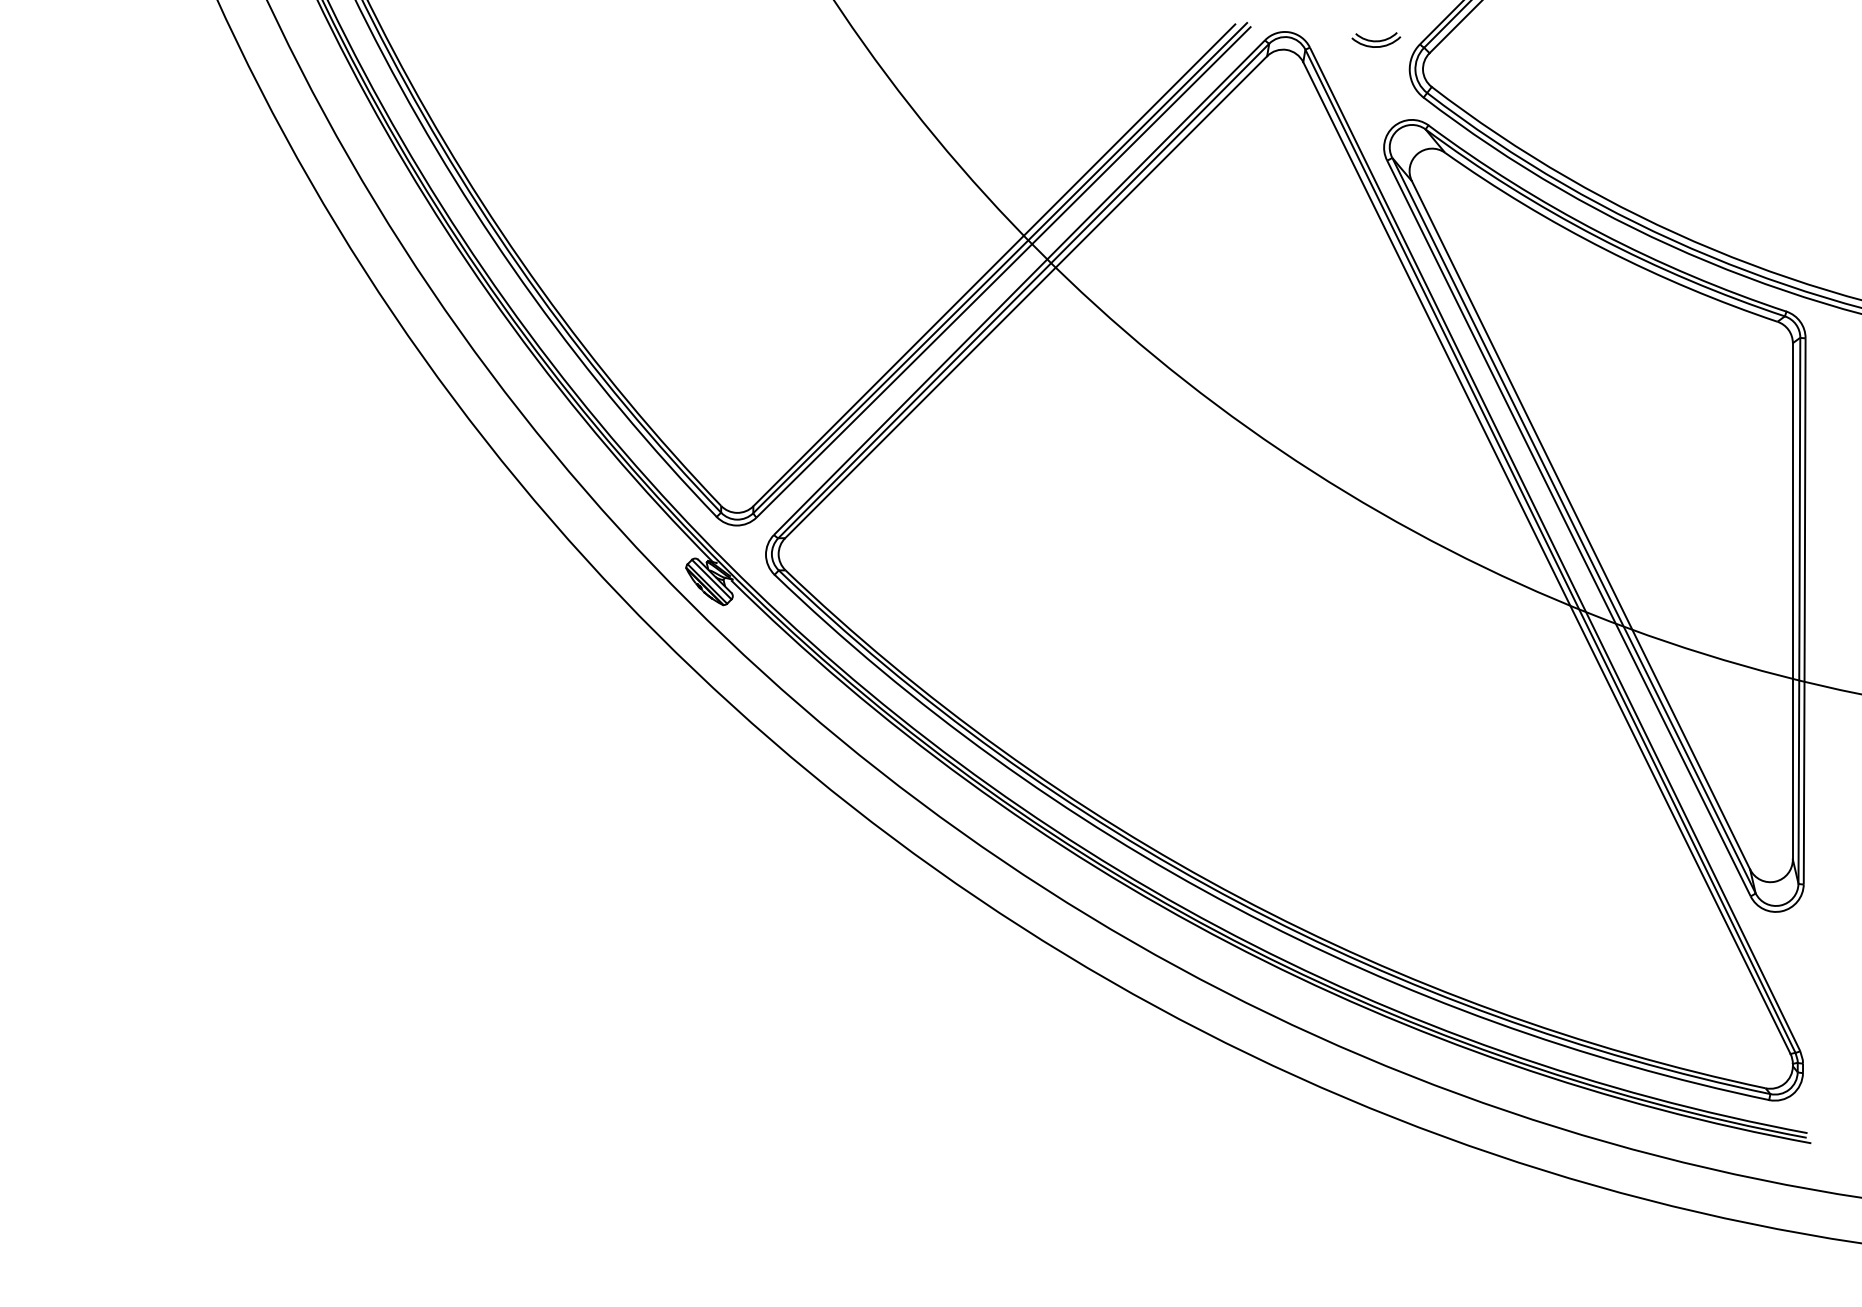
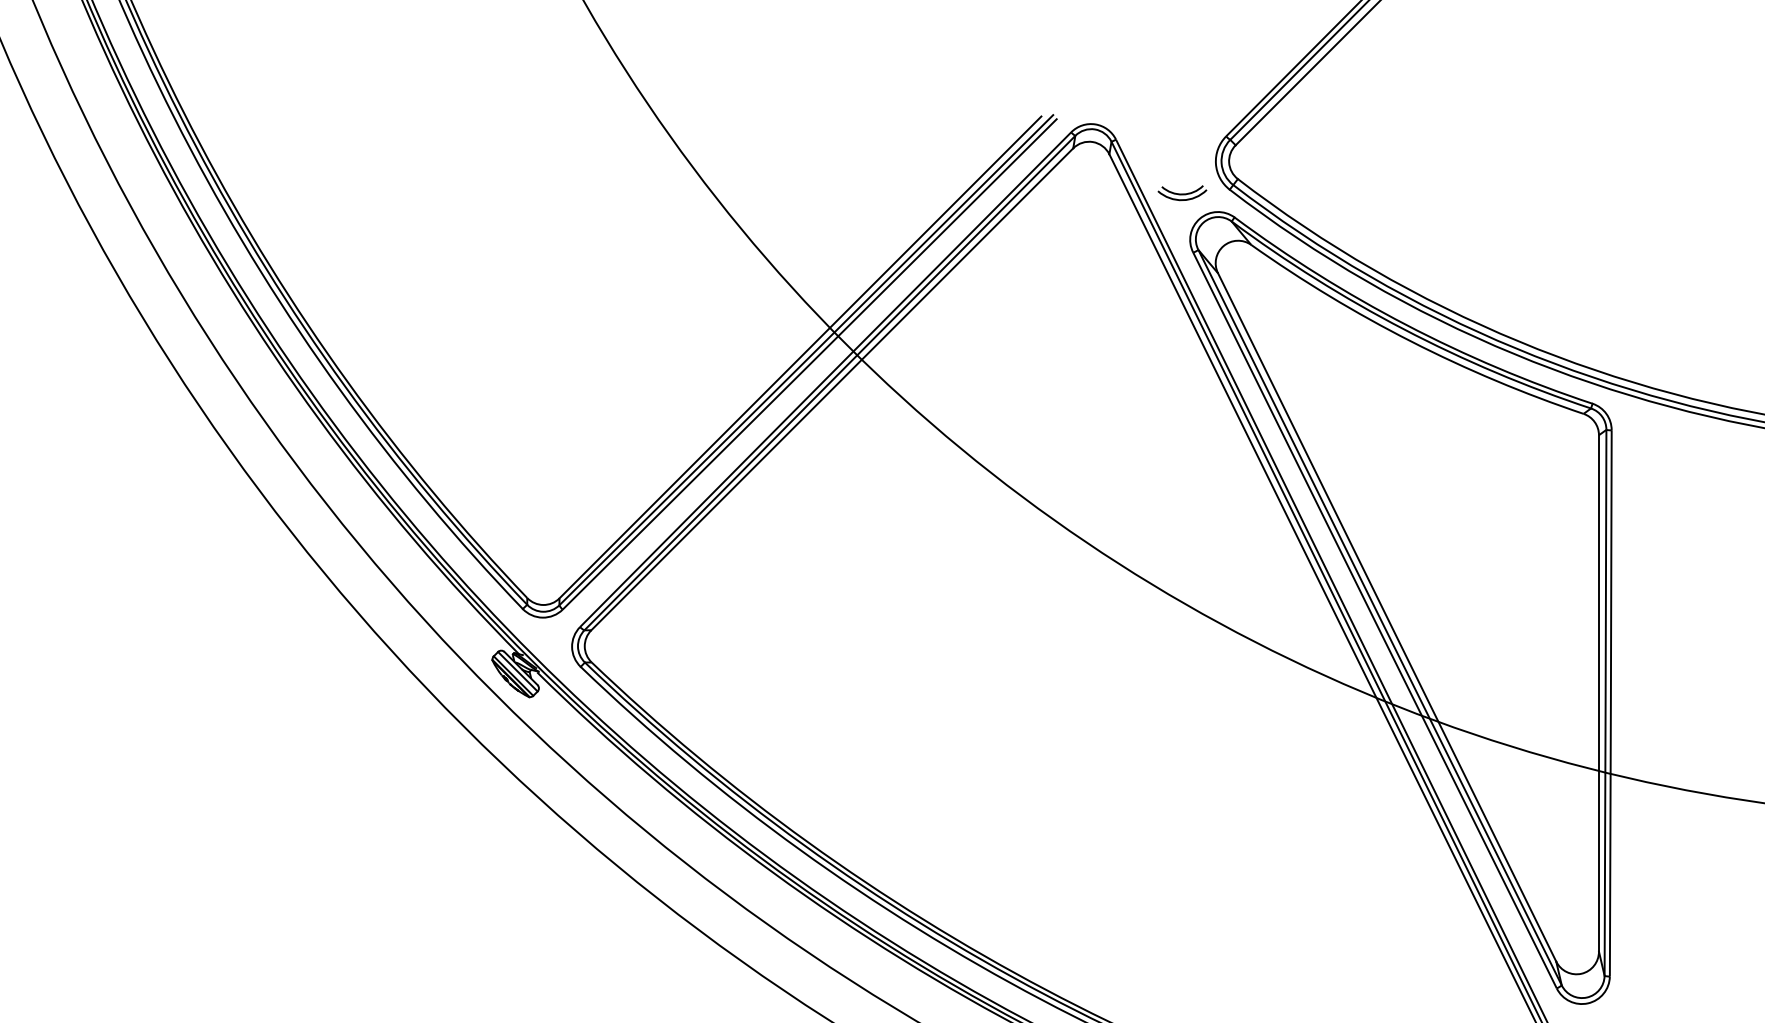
part: (1376, 39) -> (1182, 192), moved

